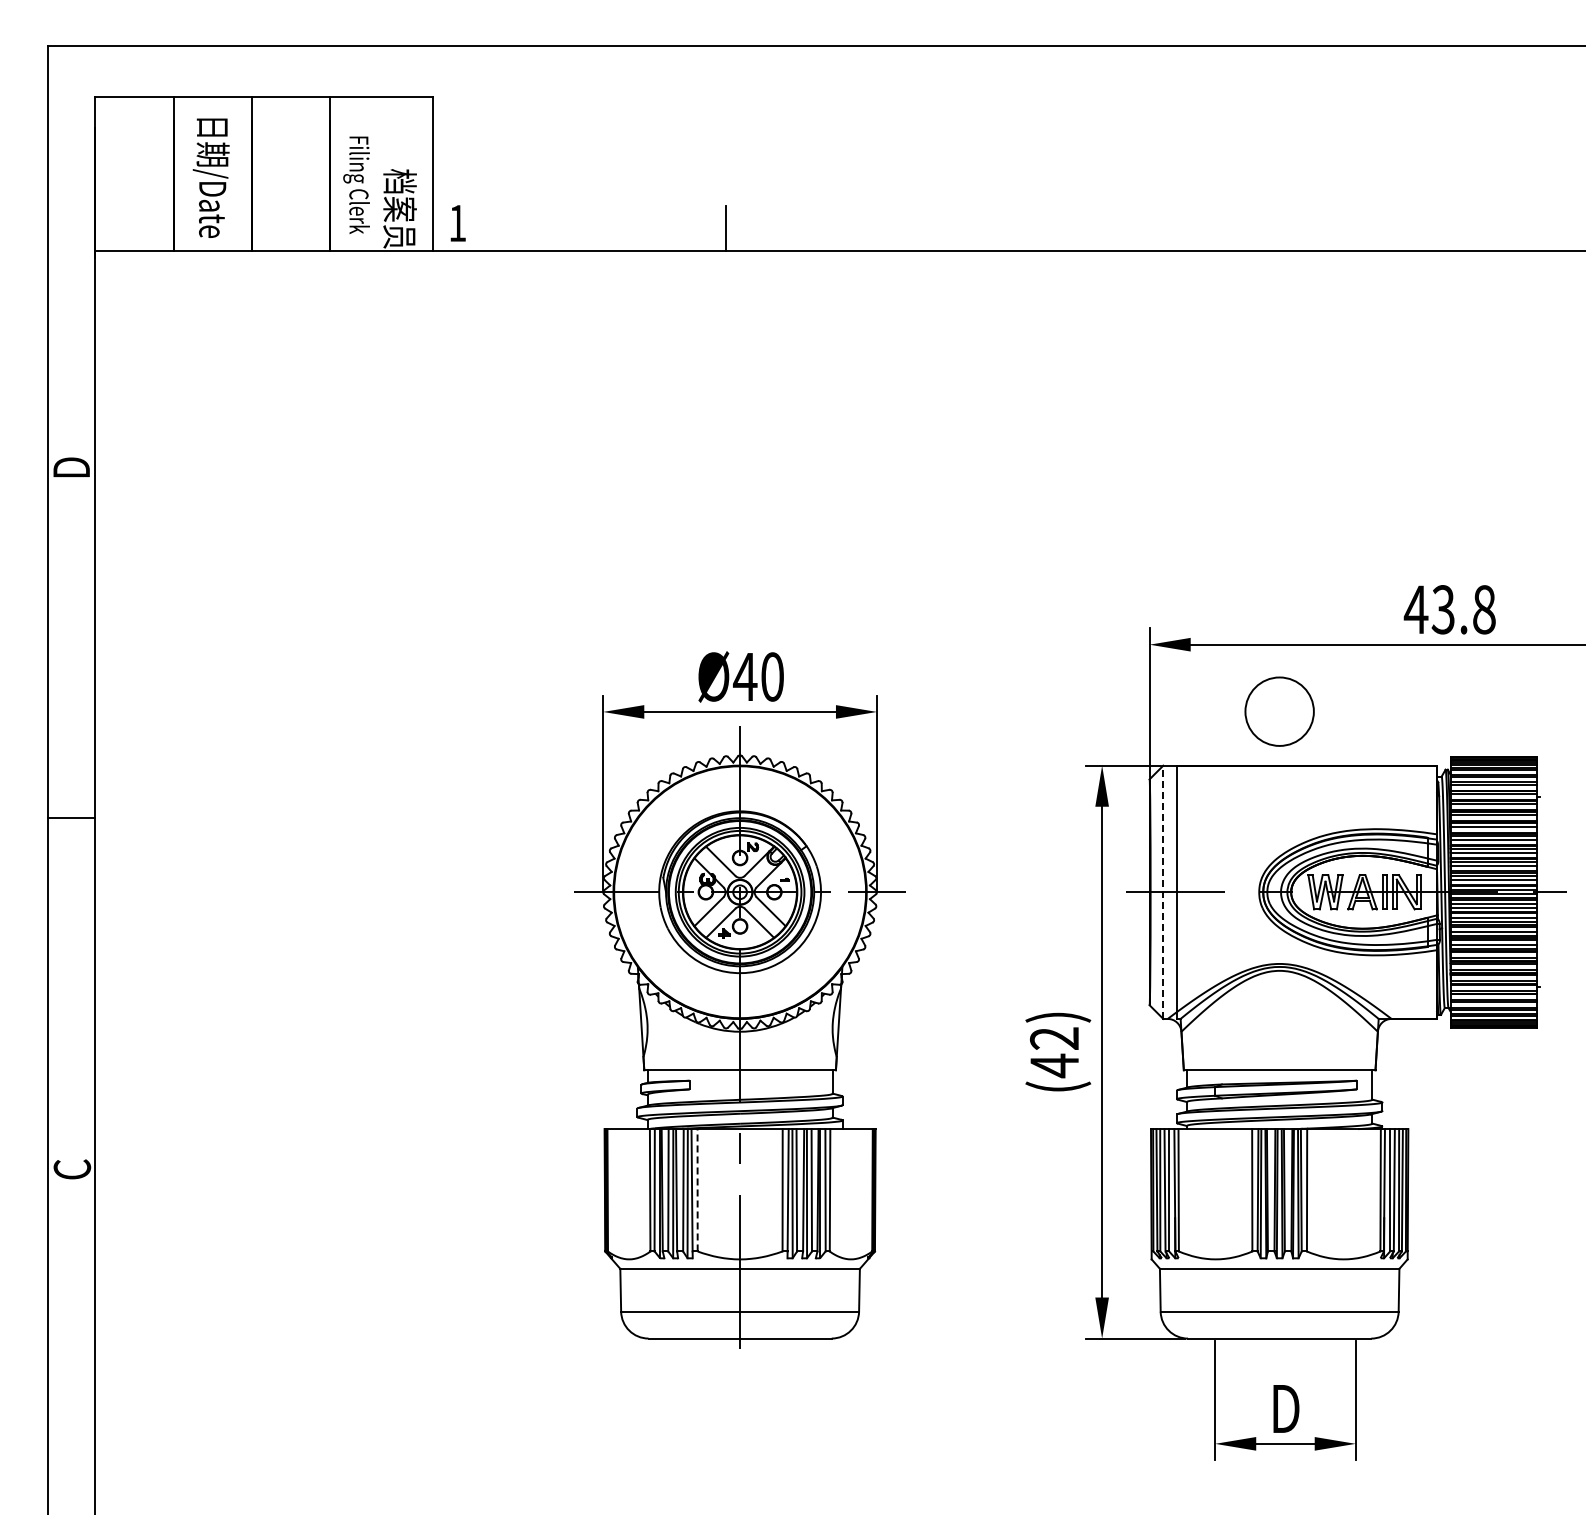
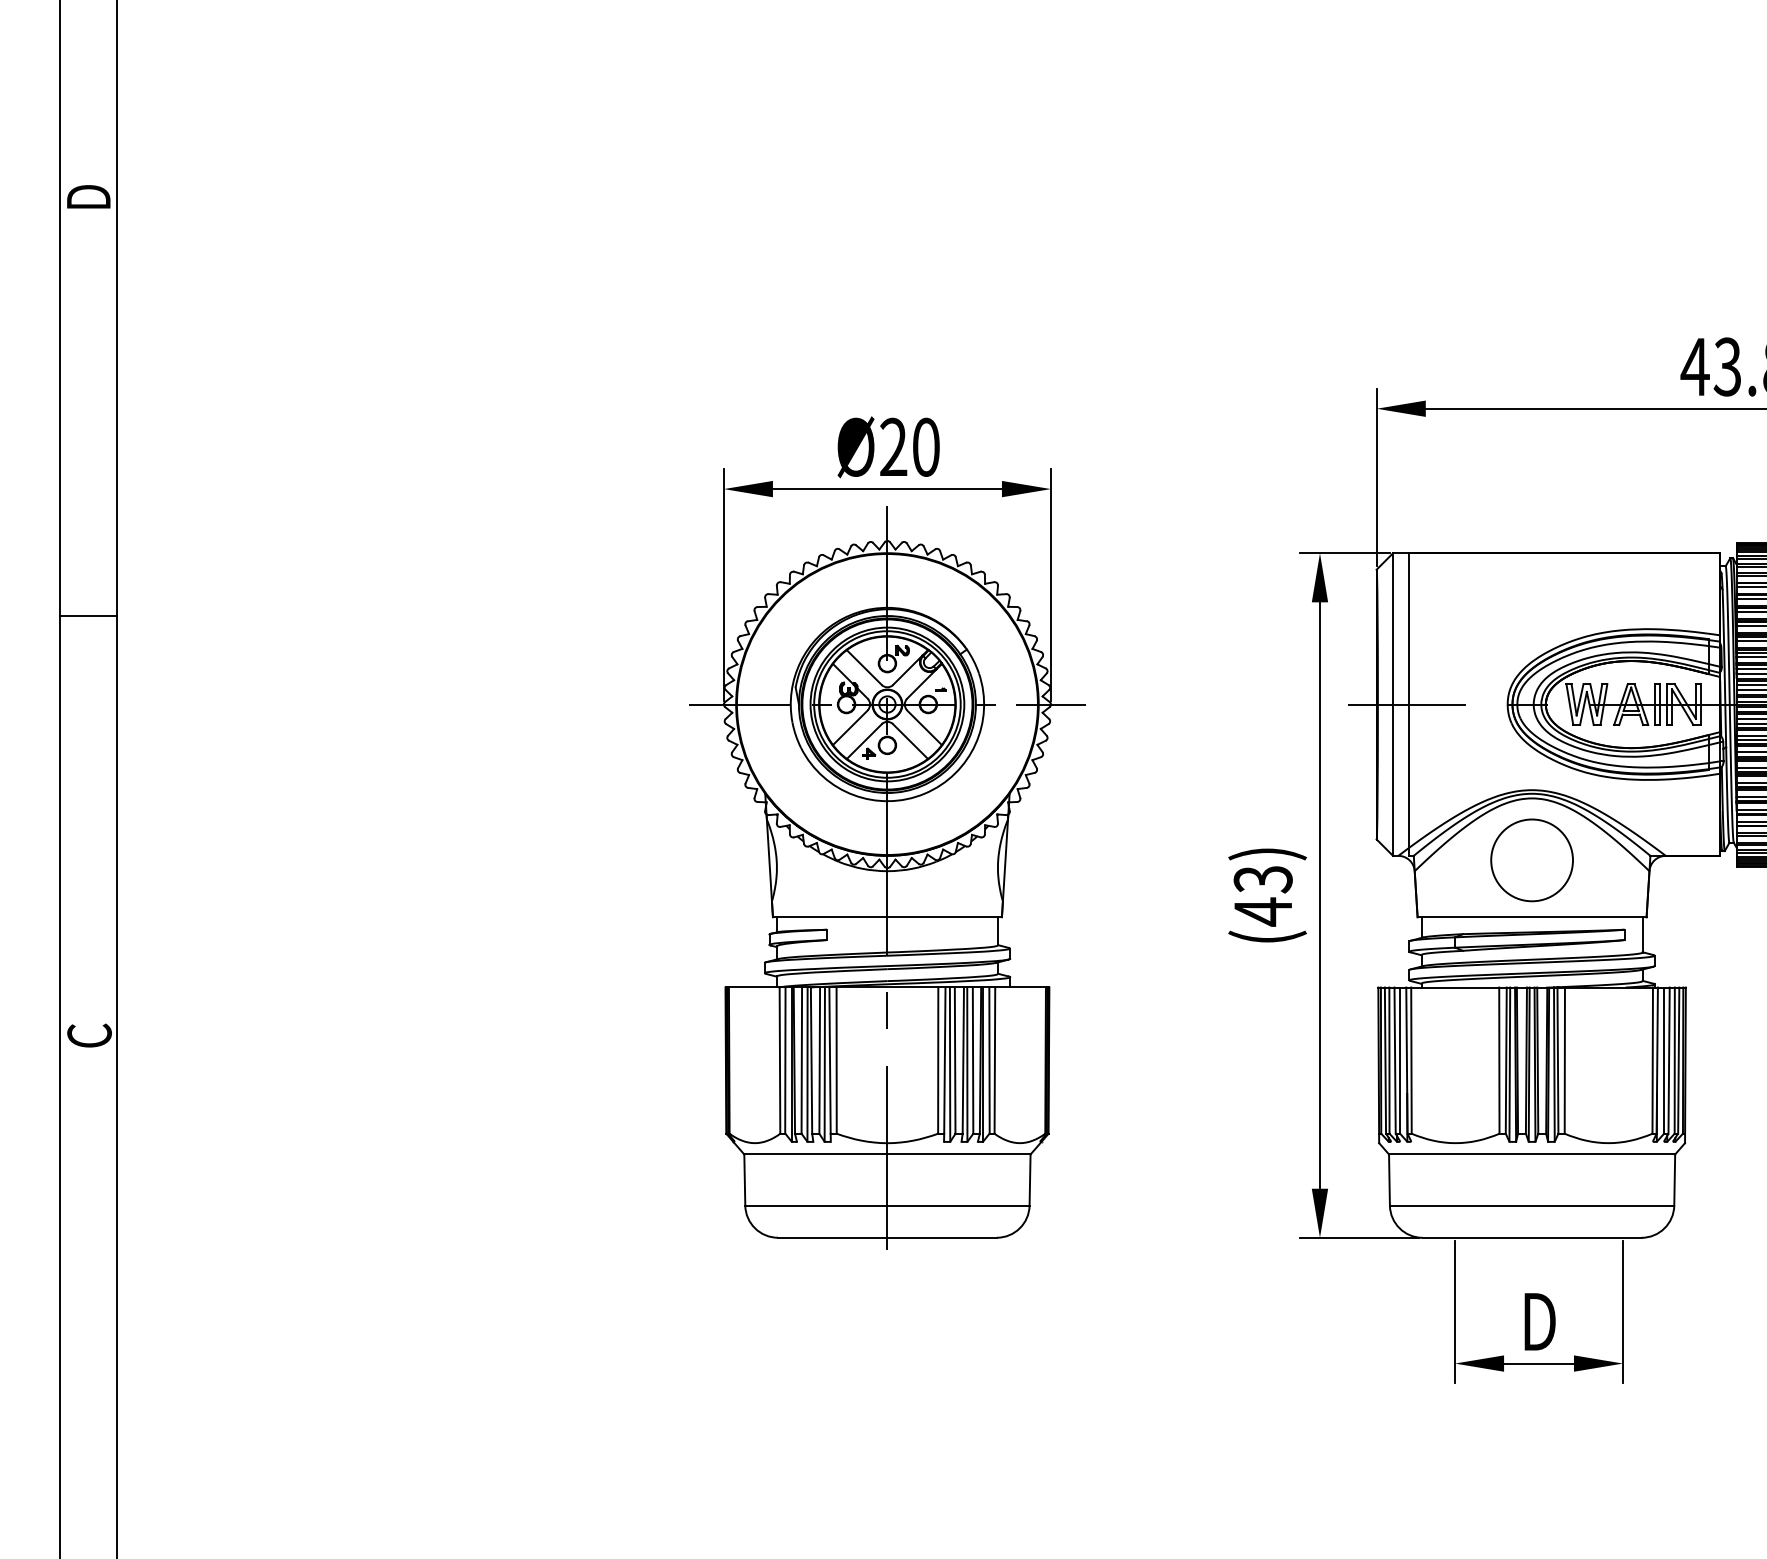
text: (745, 676) -> (893, 446), 40 -> 20
circle: (1279, 711) -> (1531, 860), moved
line: (1163, 892) -> (1393, 704), dashed -> solid
text: (1054, 1038) -> (1263, 879), (42) -> (43)
line: (697, 1189) -> (836, 1059), dashed -> solid

